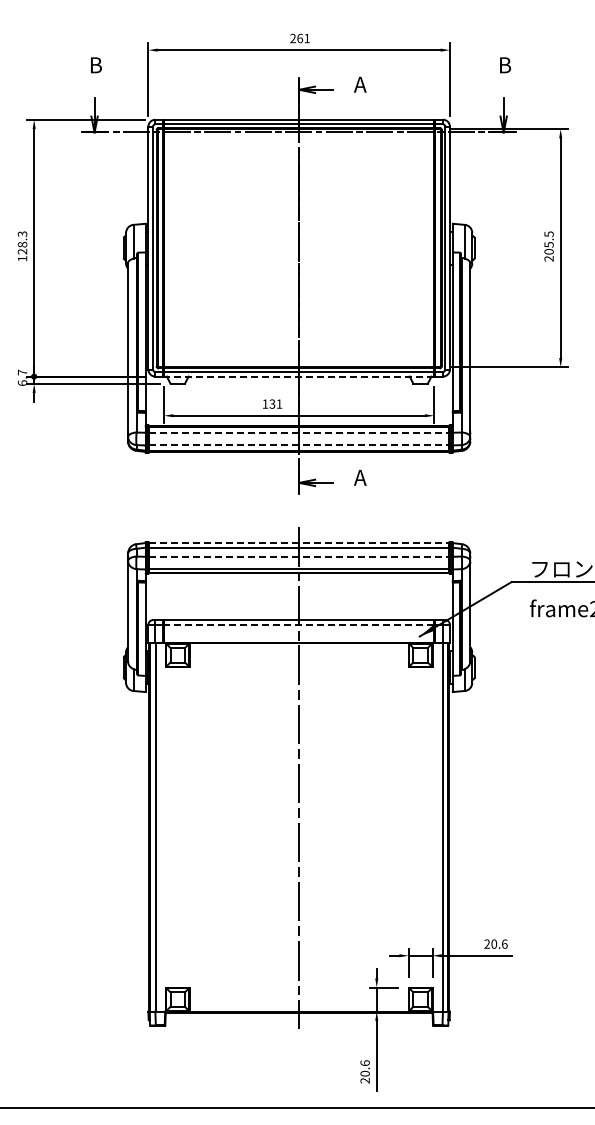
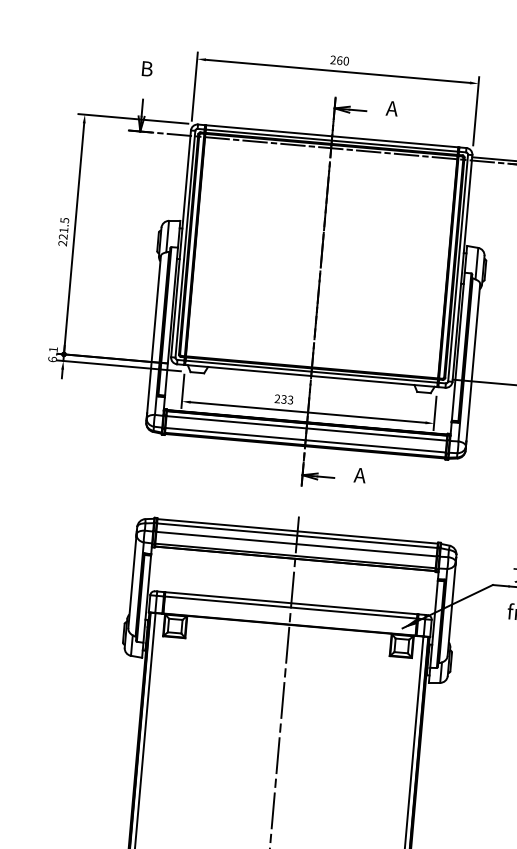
text: (306, 38) -> (345, 61), 261 -> 260
text: (22, 246) -> (63, 232), 128.3 -> 221.5
text: (22, 372) -> (53, 349), 6.7 -> 6.1
line: (298, 376) -> (310, 375), dashed -> solid
text: (272, 403) -> (284, 398), 131 -> 233
line: (299, 432) -> (307, 428), dashed -> solid
line: (299, 445) -> (305, 440), dashed -> solid
line: (299, 543) -> (297, 531), dashed -> solid
line: (299, 556) -> (296, 543), dashed -> solid
line: (298, 624) -> (290, 607), dashed -> solid

